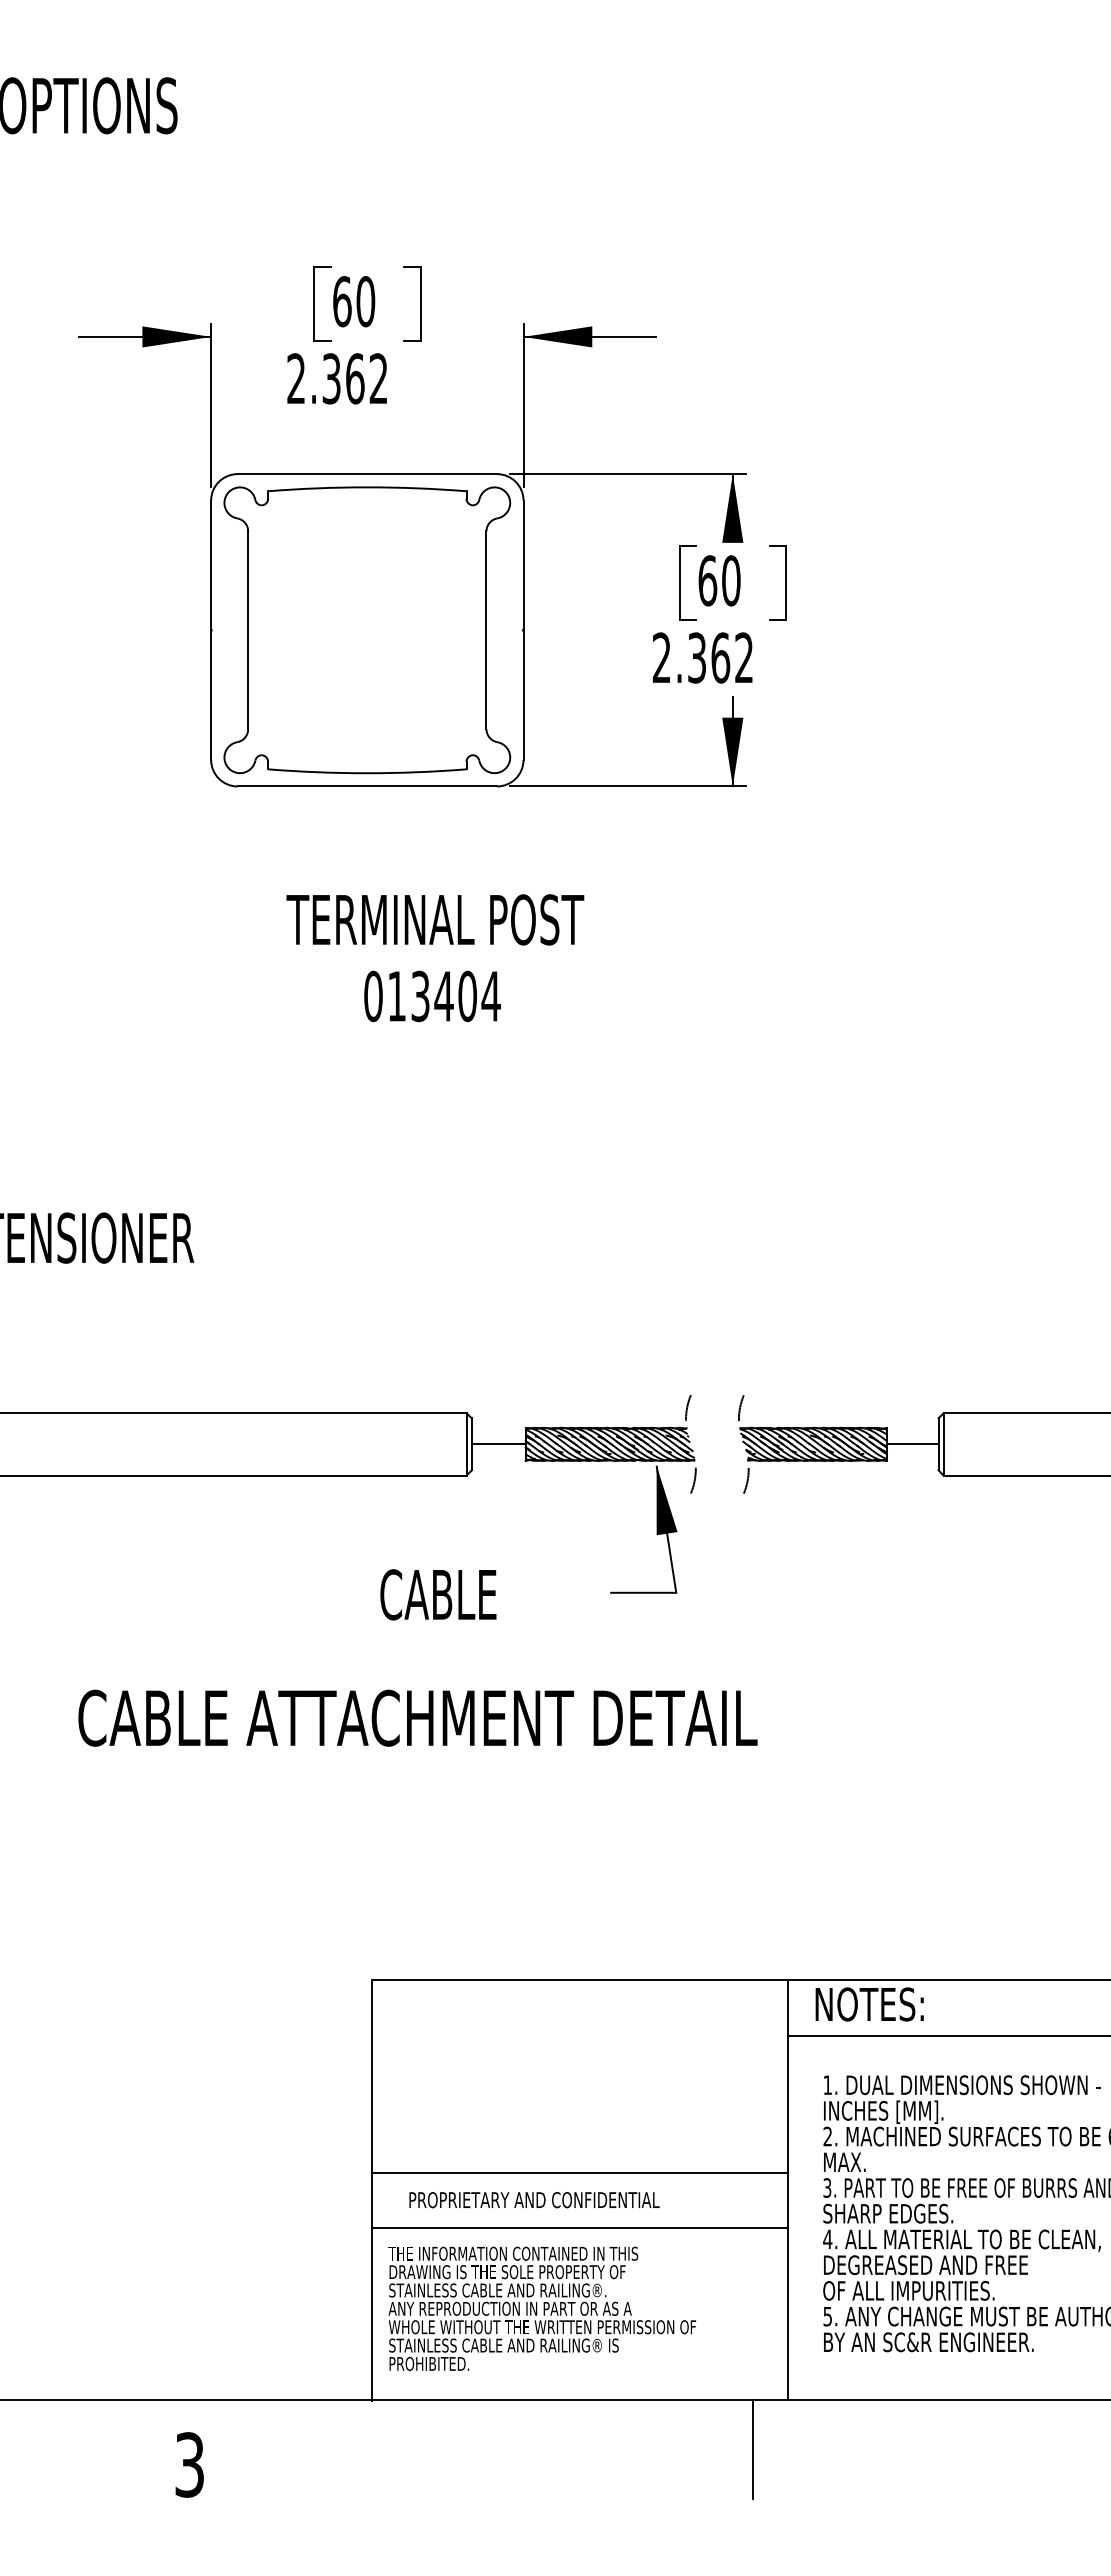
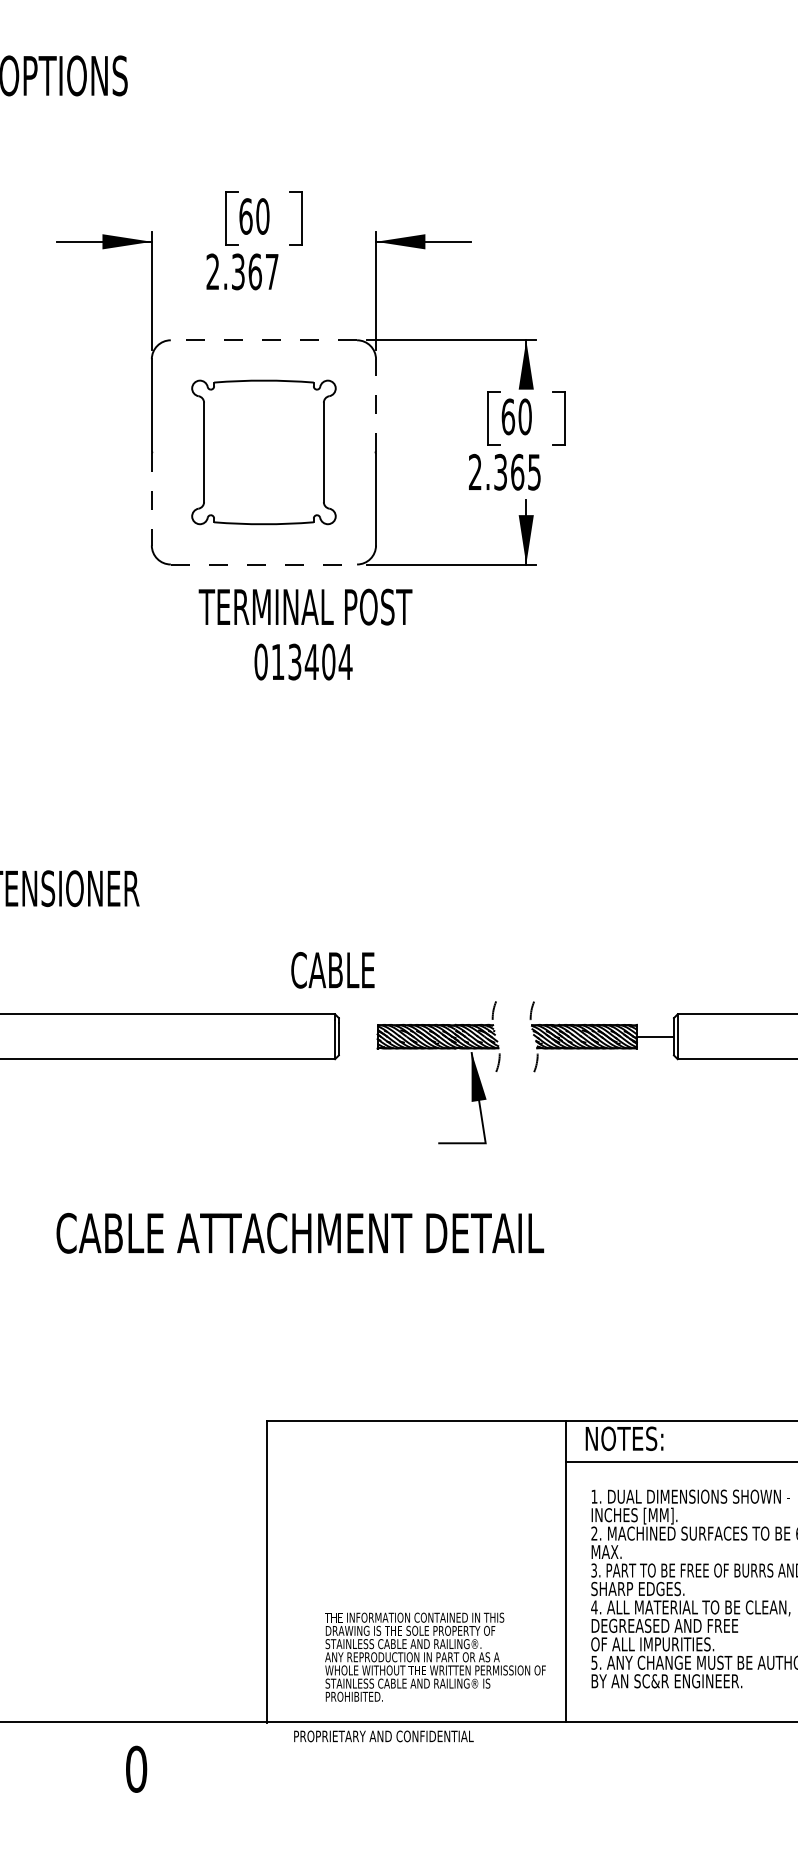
text: (378, 378) -> (271, 271), 2.362 -> 2.367
line: (367, 474) -> (264, 340), solid -> dashed
line: (523, 565) -> (376, 405), solid -> dashed
part: (367, 630) -> (264, 452), size x0.7
text: (743, 657) -> (533, 471), 2.362 -> 2.365
line: (211, 695) -> (152, 499), solid -> dashed
line: (367, 786) -> (264, 564), solid -> dashed
text: (435, 958) -> (305, 634), moved
line: (498, 1444) -> (358, 1036), removed
text: (438, 1594) -> (332, 970), moved
line: (580, 2172) -> (416, 1559), removed
text: (534, 2200) -> (383, 1736), moved
line: (580, 2227) -> (416, 1598), removed
text: (542, 2308) -> (435, 1657), moved
line: (752, 2448) -> (540, 1757), removed
text: (189, 2464) -> (136, 1768), 3 -> 0

